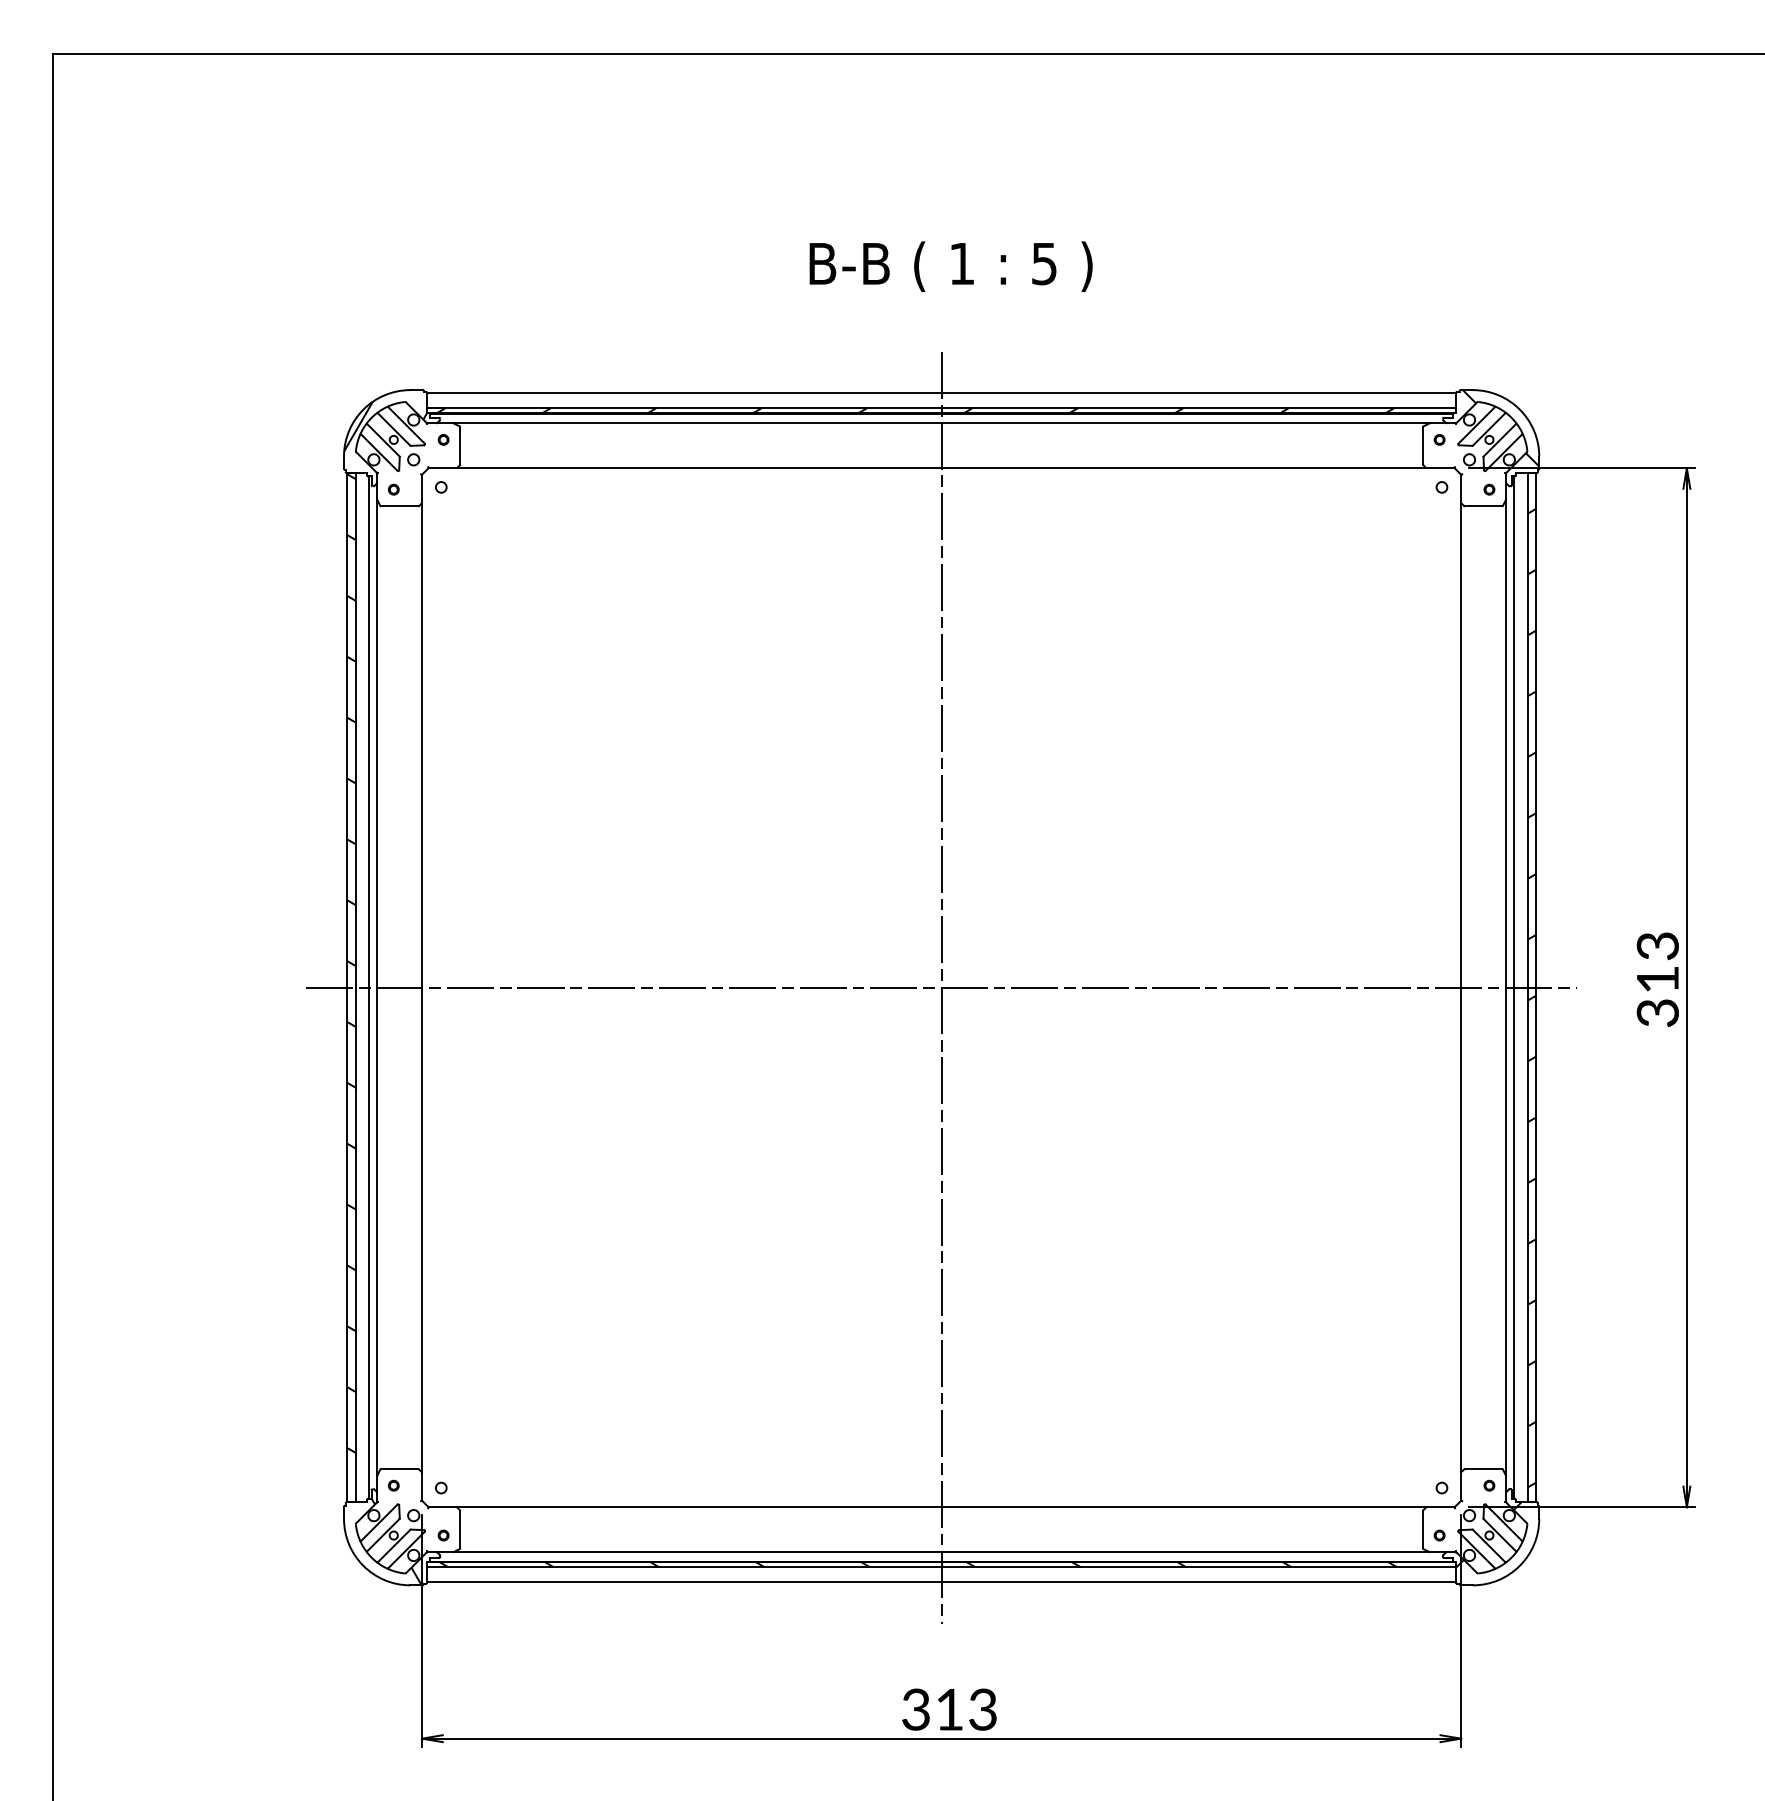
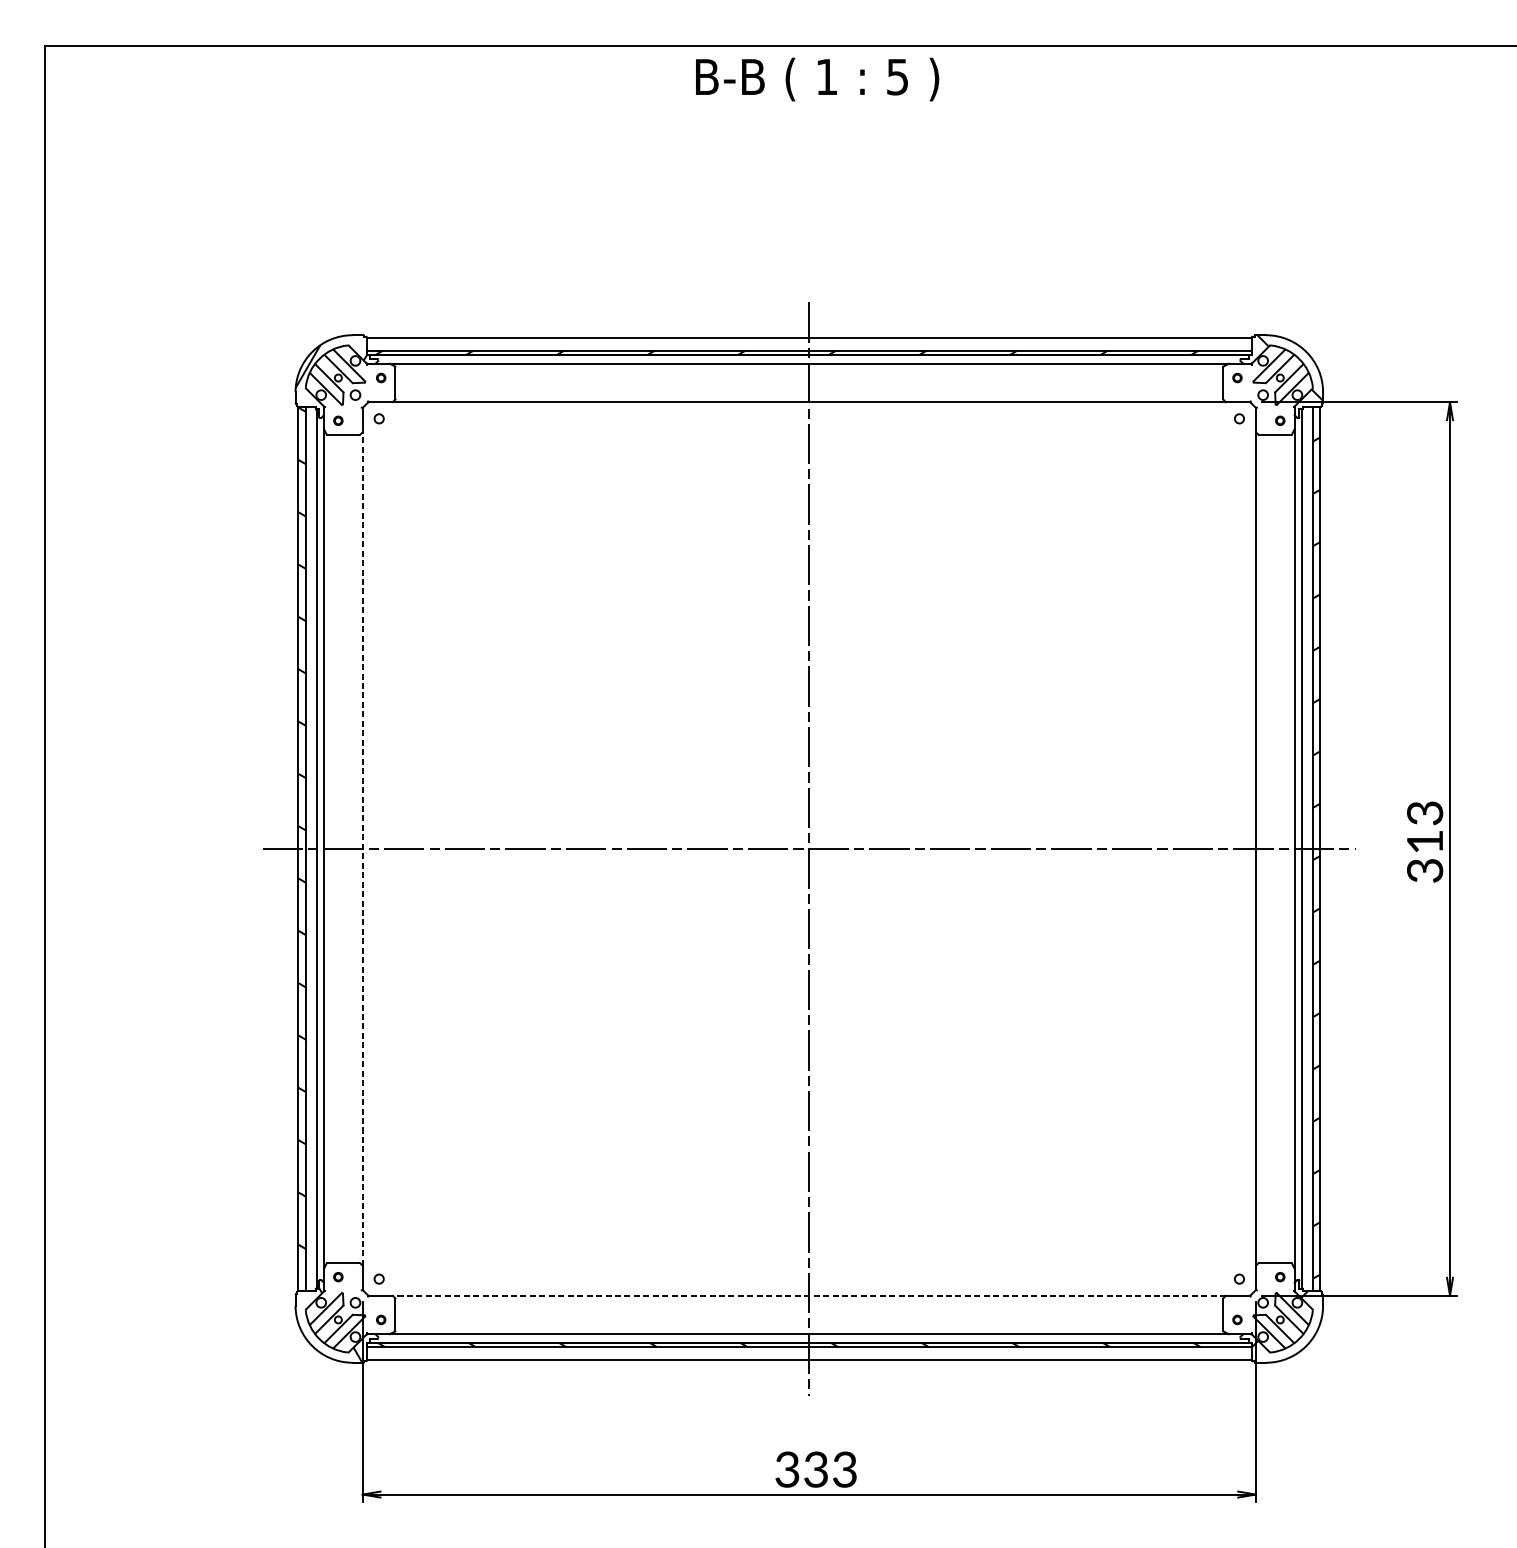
text: (950, 266) -> (816, 79), moved
line: (422, 987) -> (363, 848), solid -> dashed
line: (941, 1507) -> (809, 1295), solid -> dashed
text: (949, 1709) -> (816, 1469), 313 -> 333

